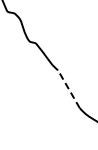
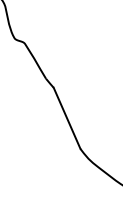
line: (68, 89) -> (66, 118), dashed -> solid

